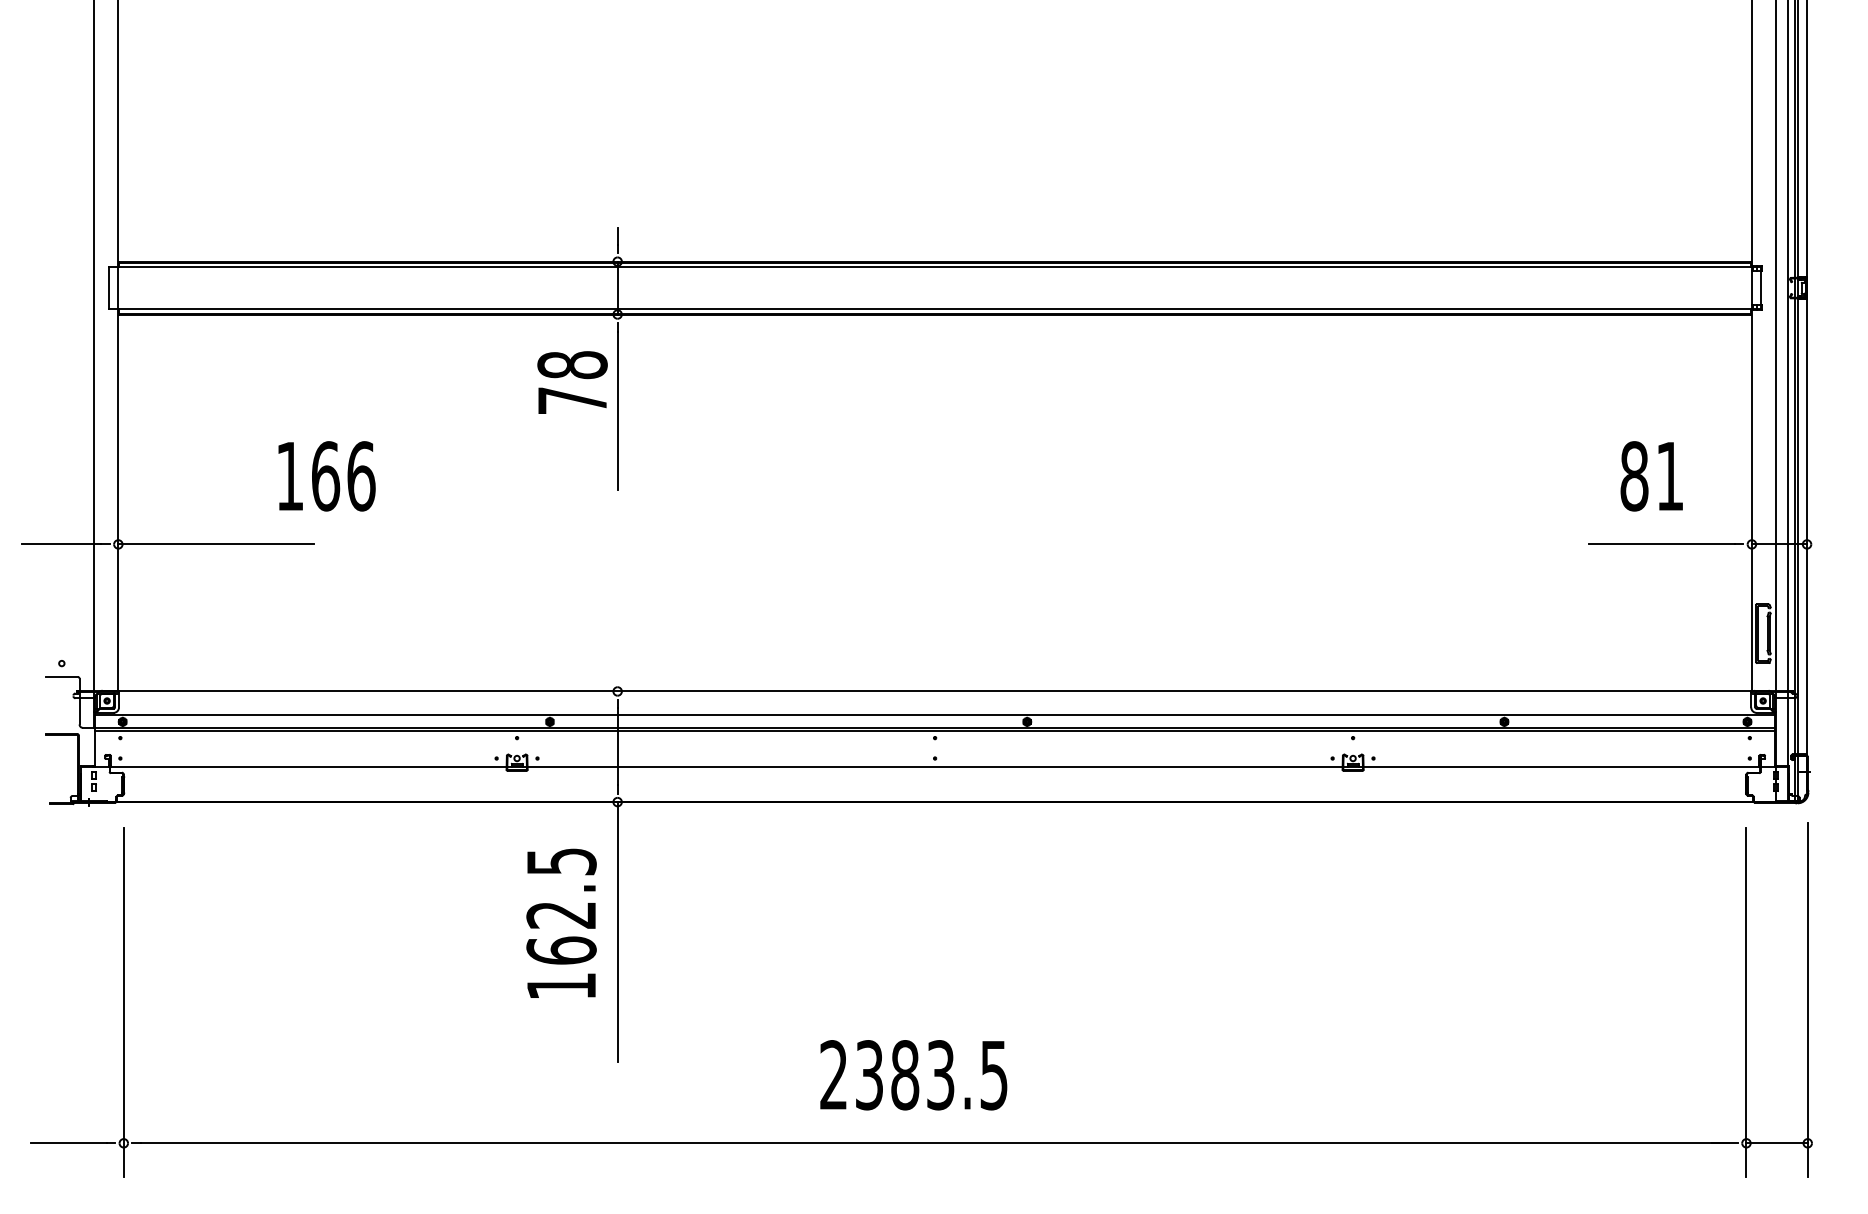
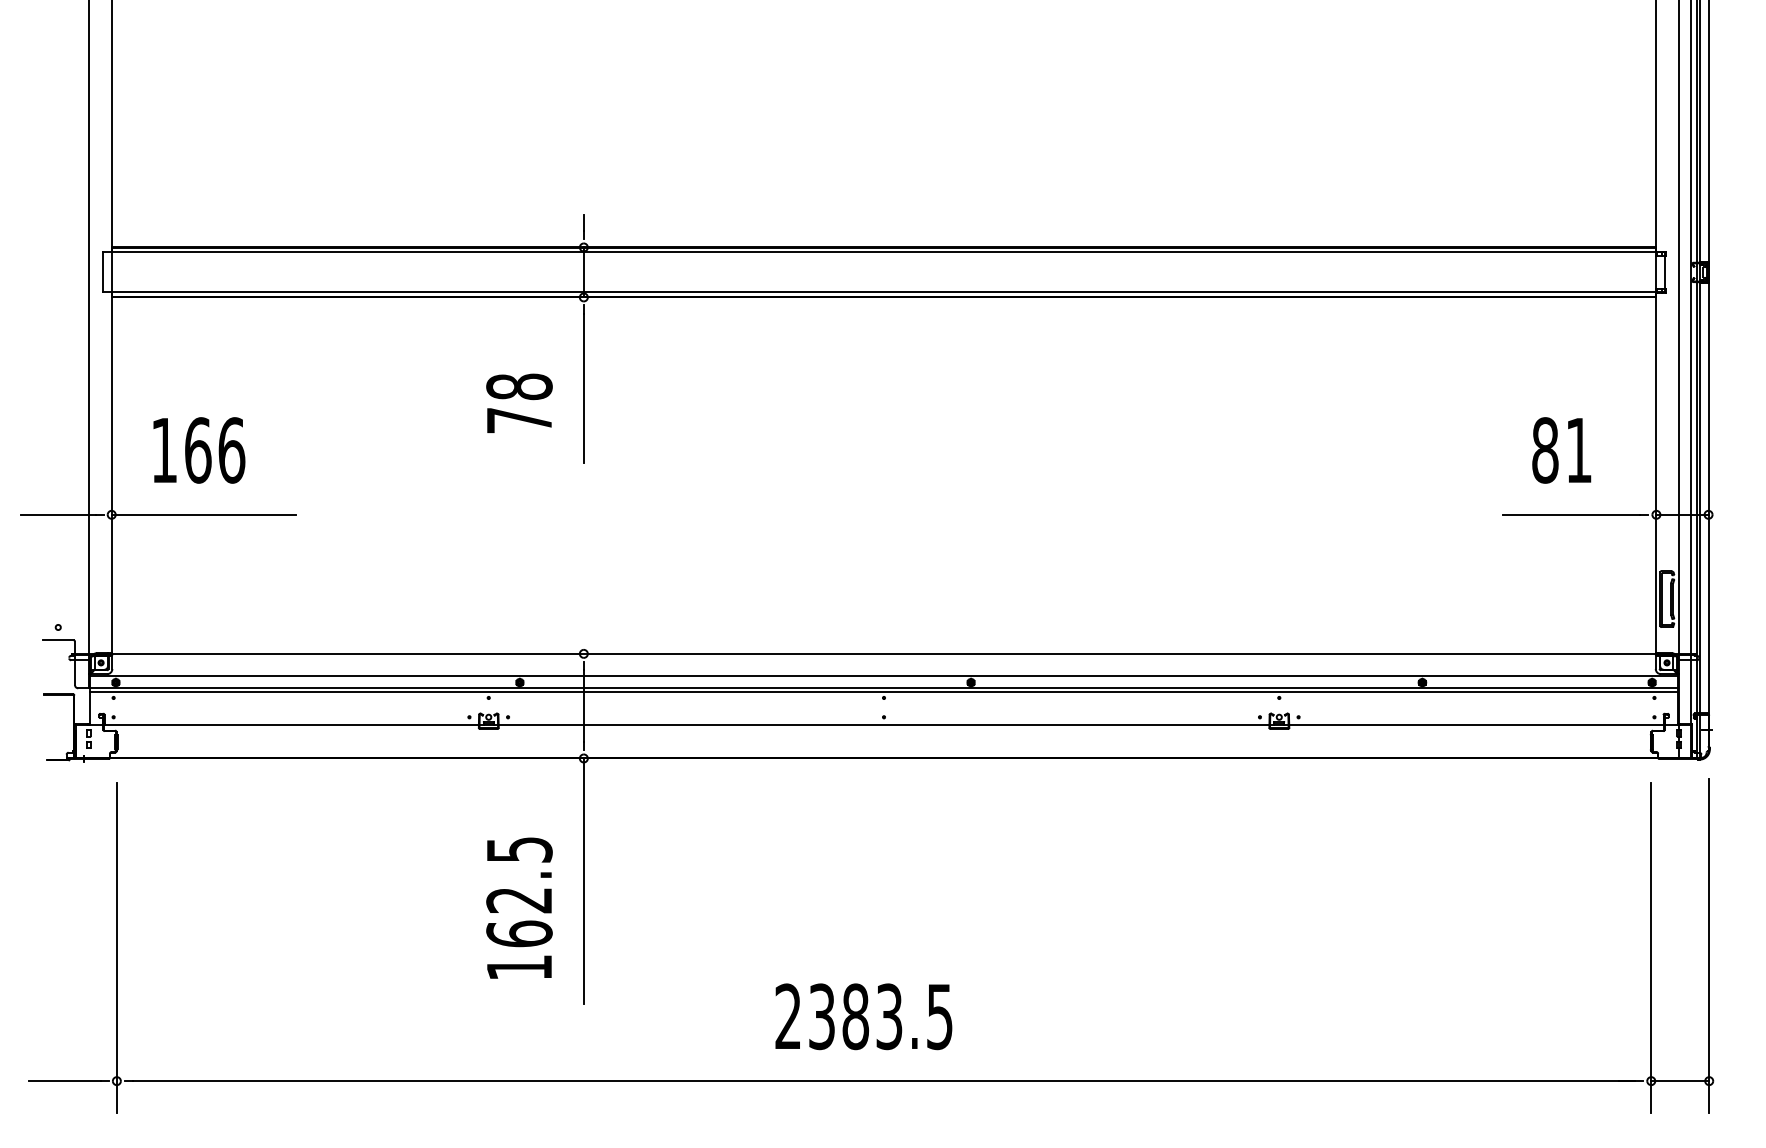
text: (572, 382) -> (519, 403), moved
text: (326, 476) -> (198, 450), moved
text: (561, 922) -> (519, 907), moved

